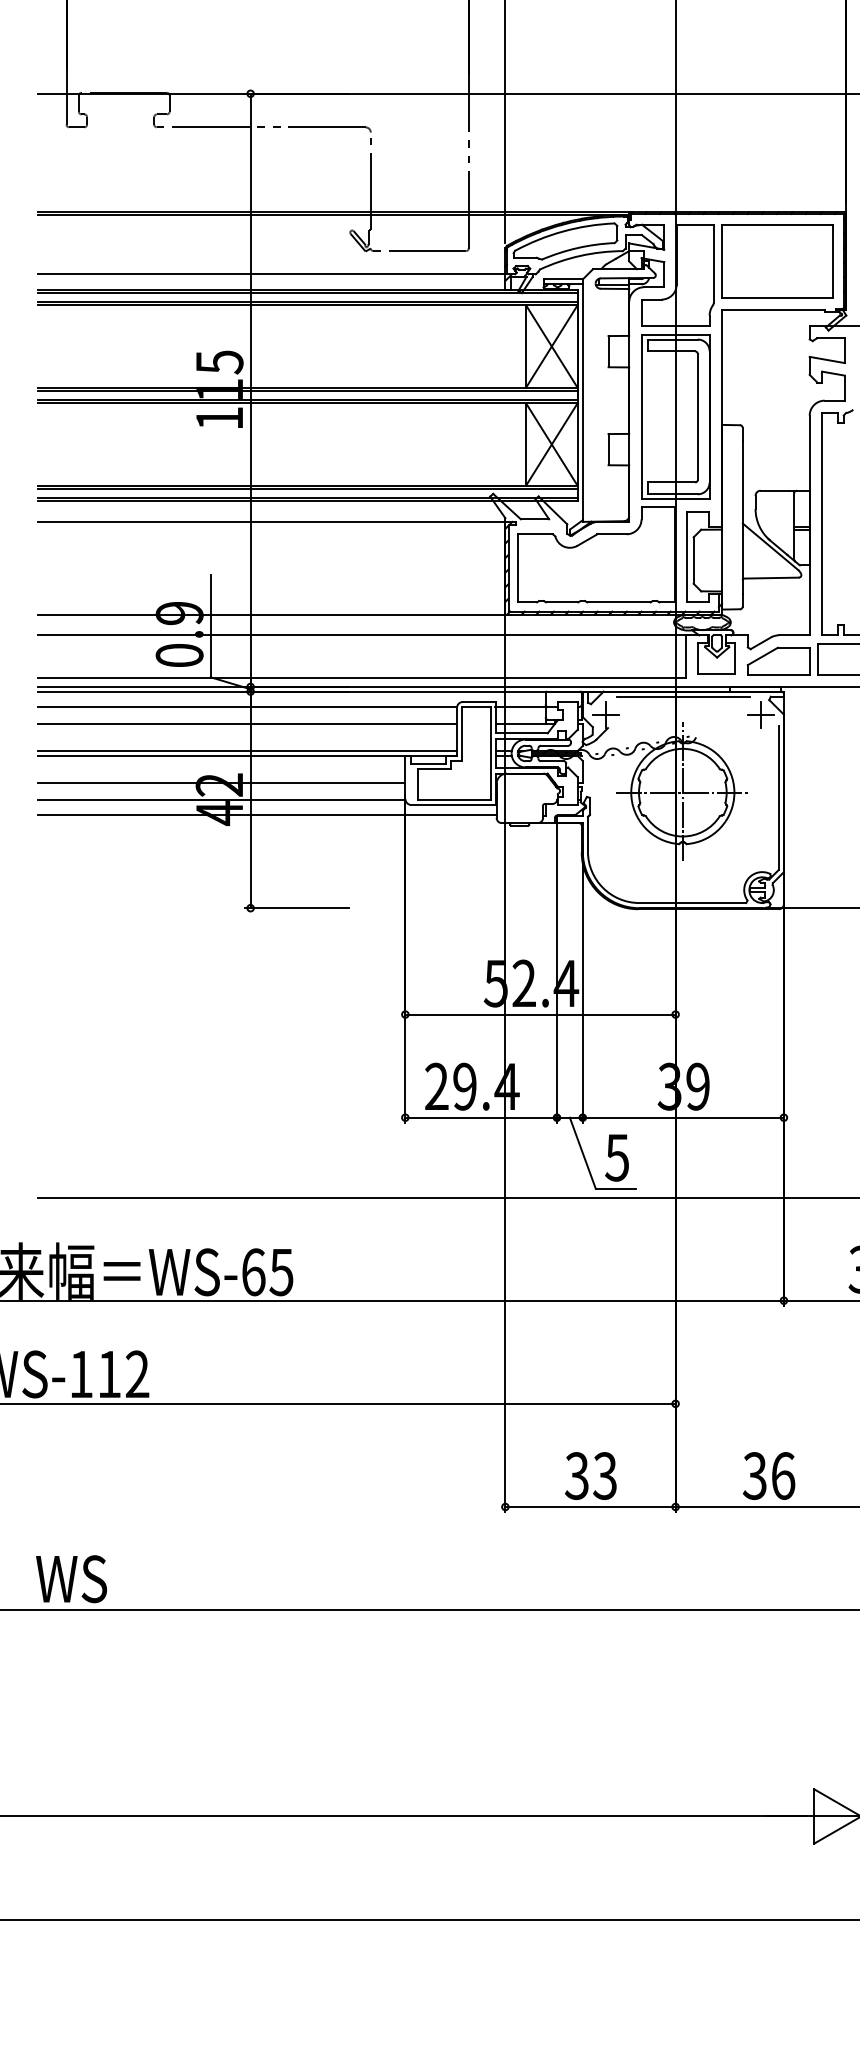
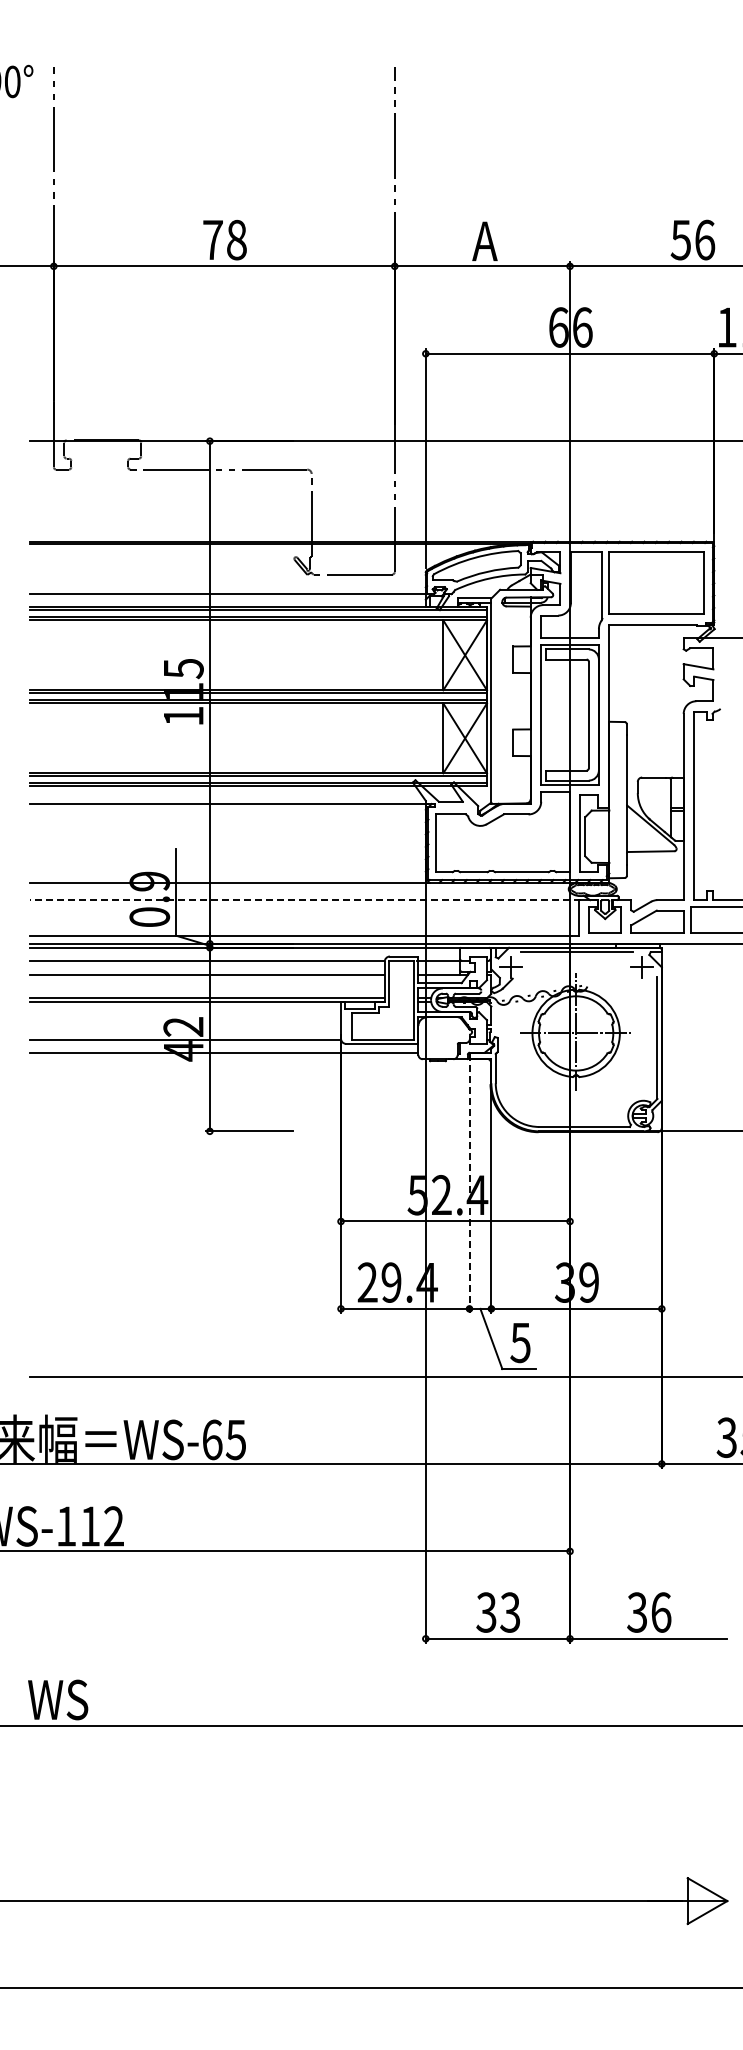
line: (363, 635) -> (305, 900), solid -> dashed
line: (220, 783) -> (184, 1025), removed
line: (556, 970) -> (469, 1184), solid -> dashed

